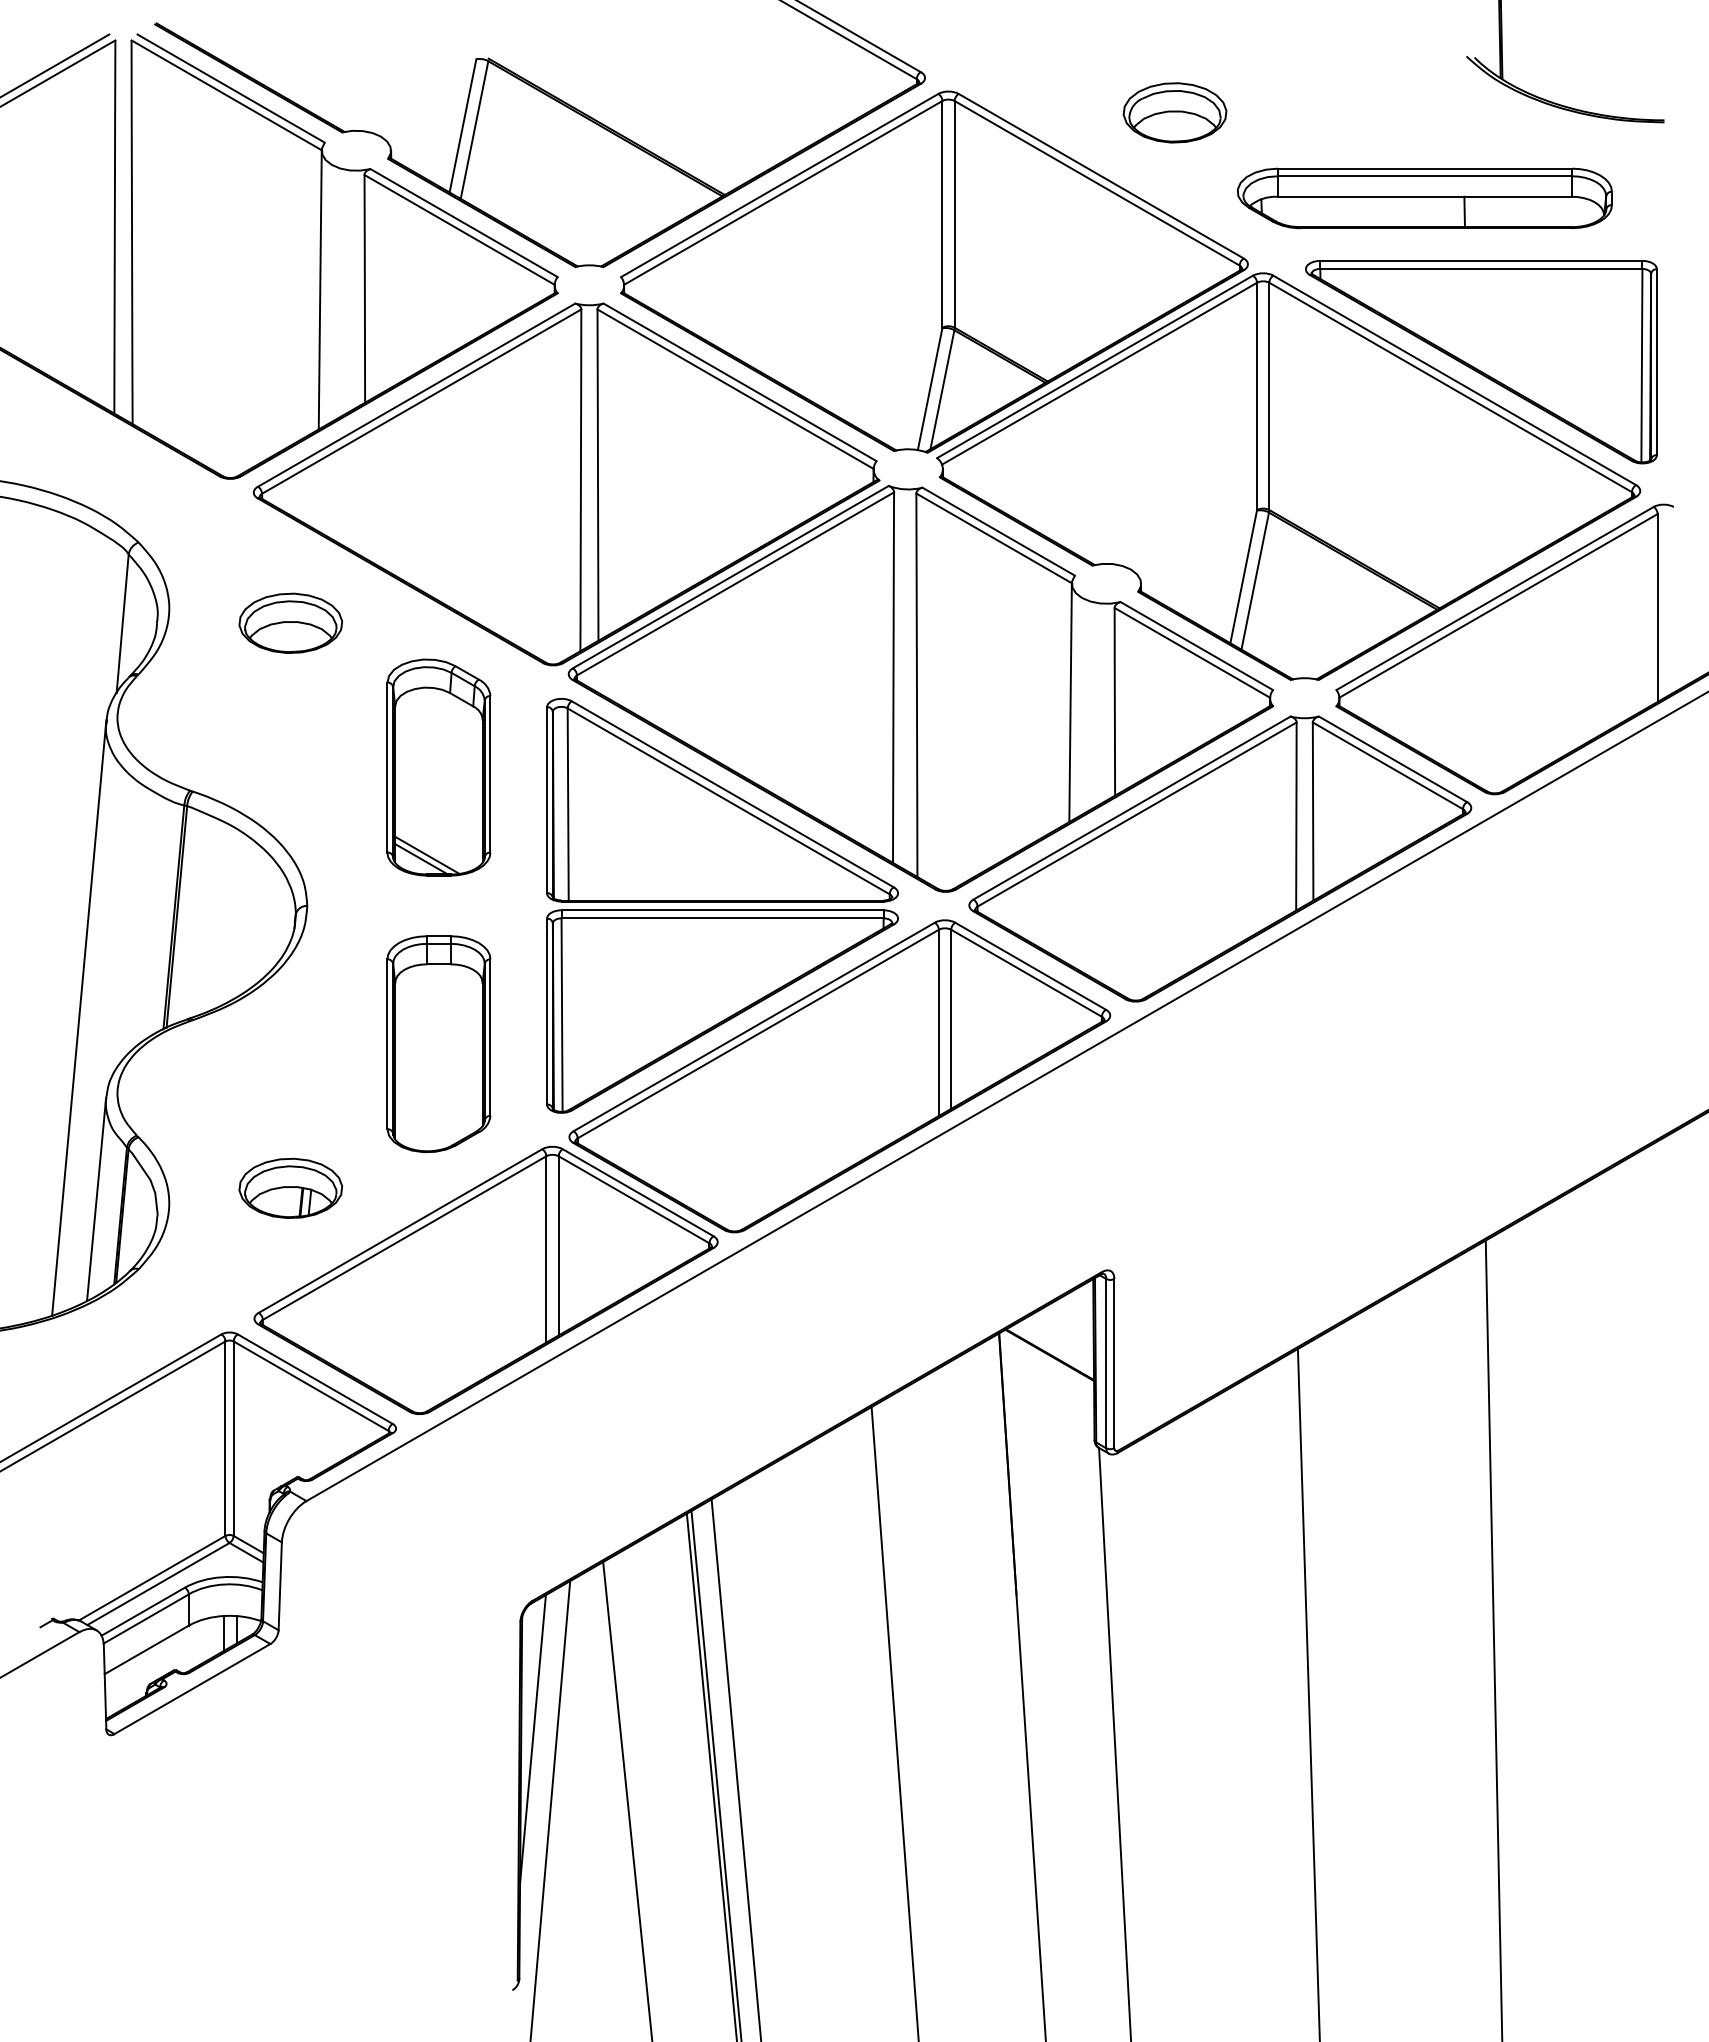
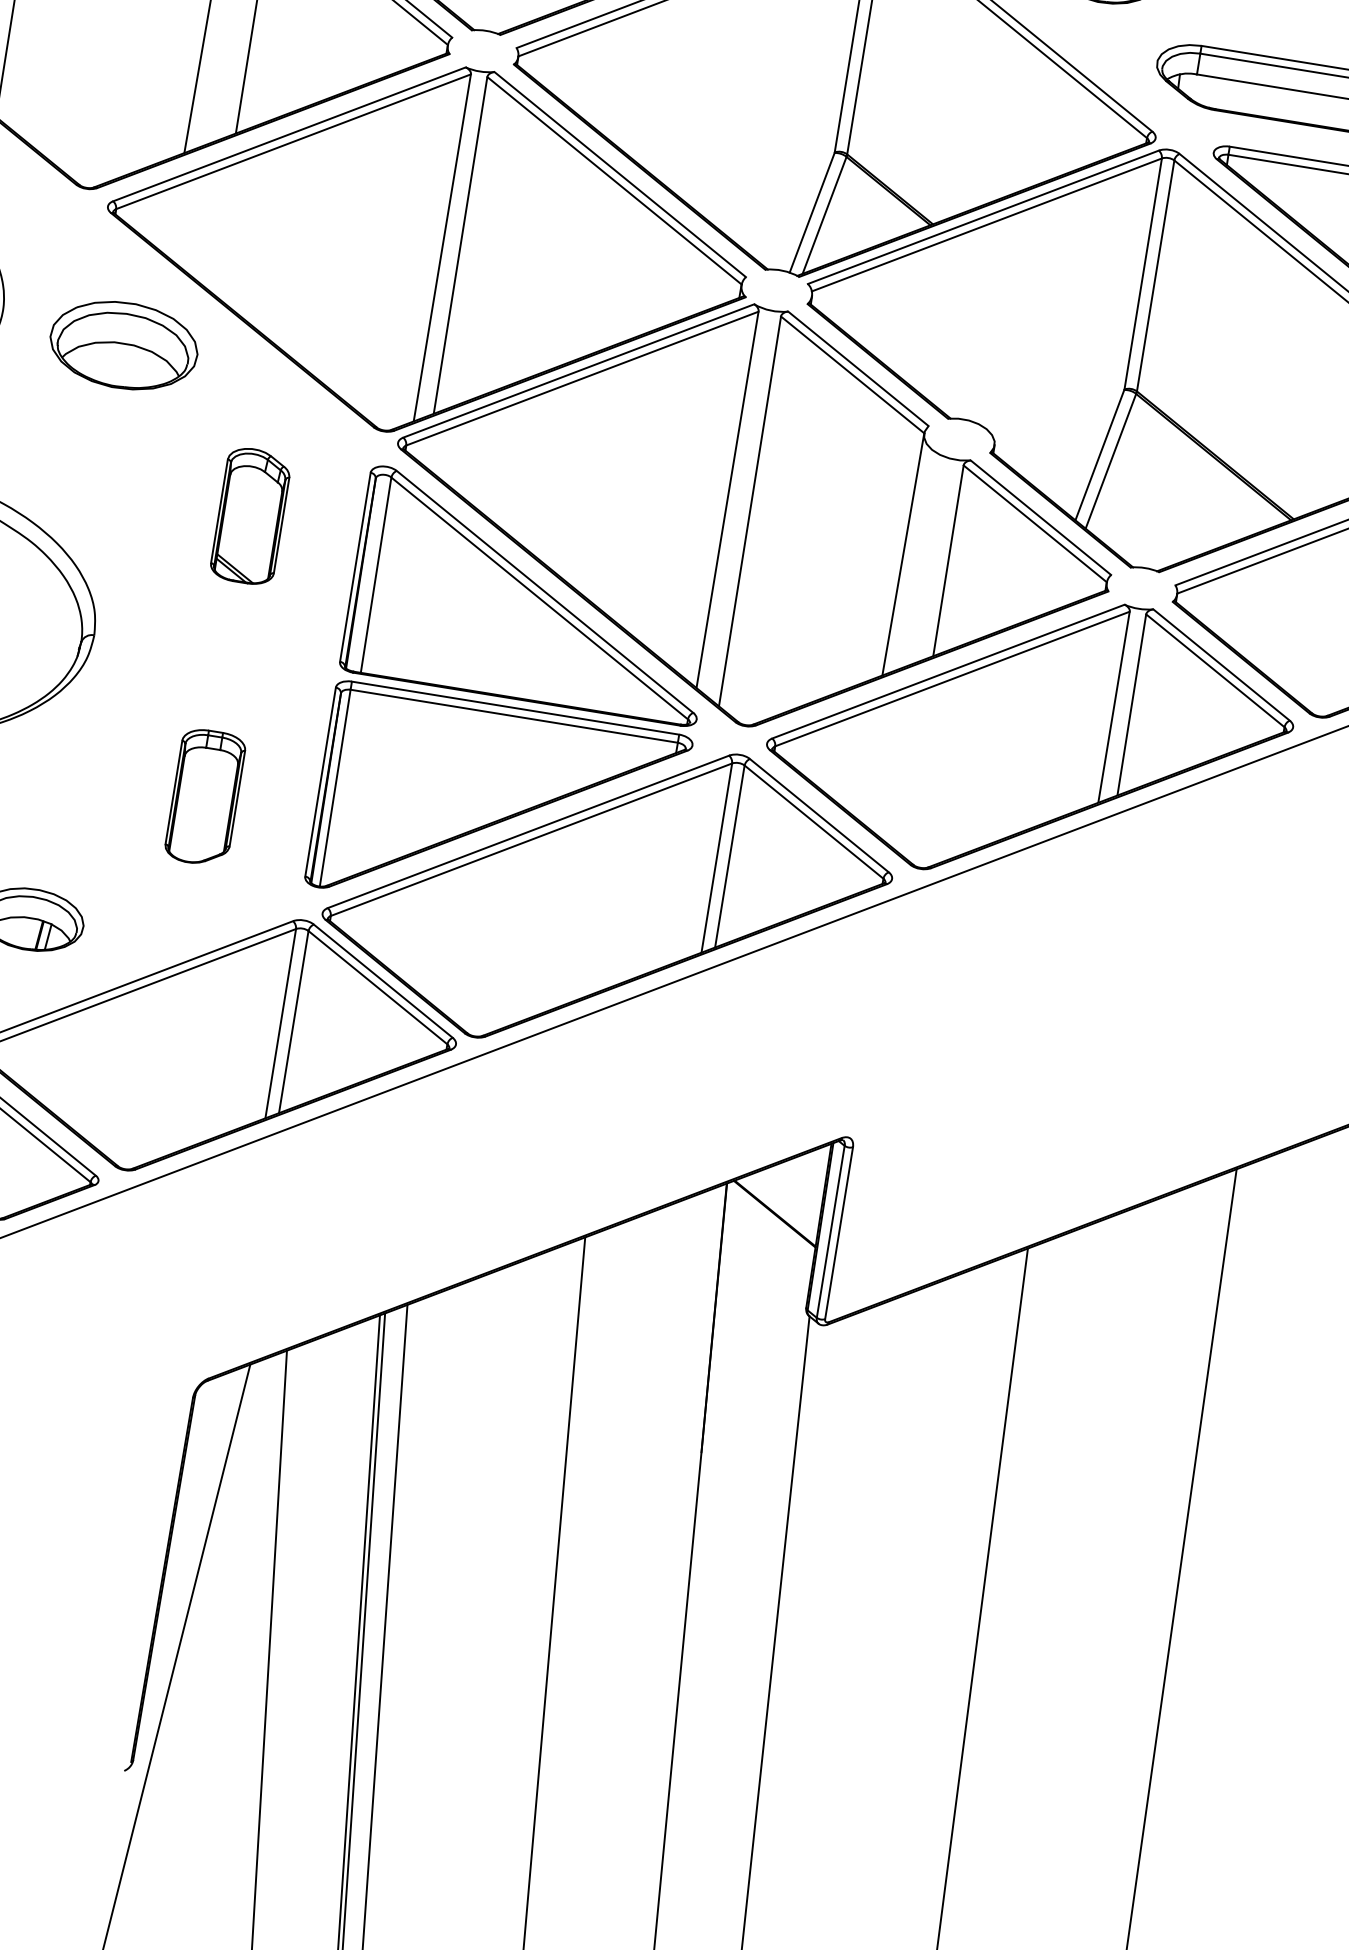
part: (290, 622) -> (123, 344), size x1.4
part: (438, 767) -> (250, 516), size x0.6
part: (438, 1044) -> (204, 797), size x0.6
line: (532, 1738) -> (186, 1518), removed

